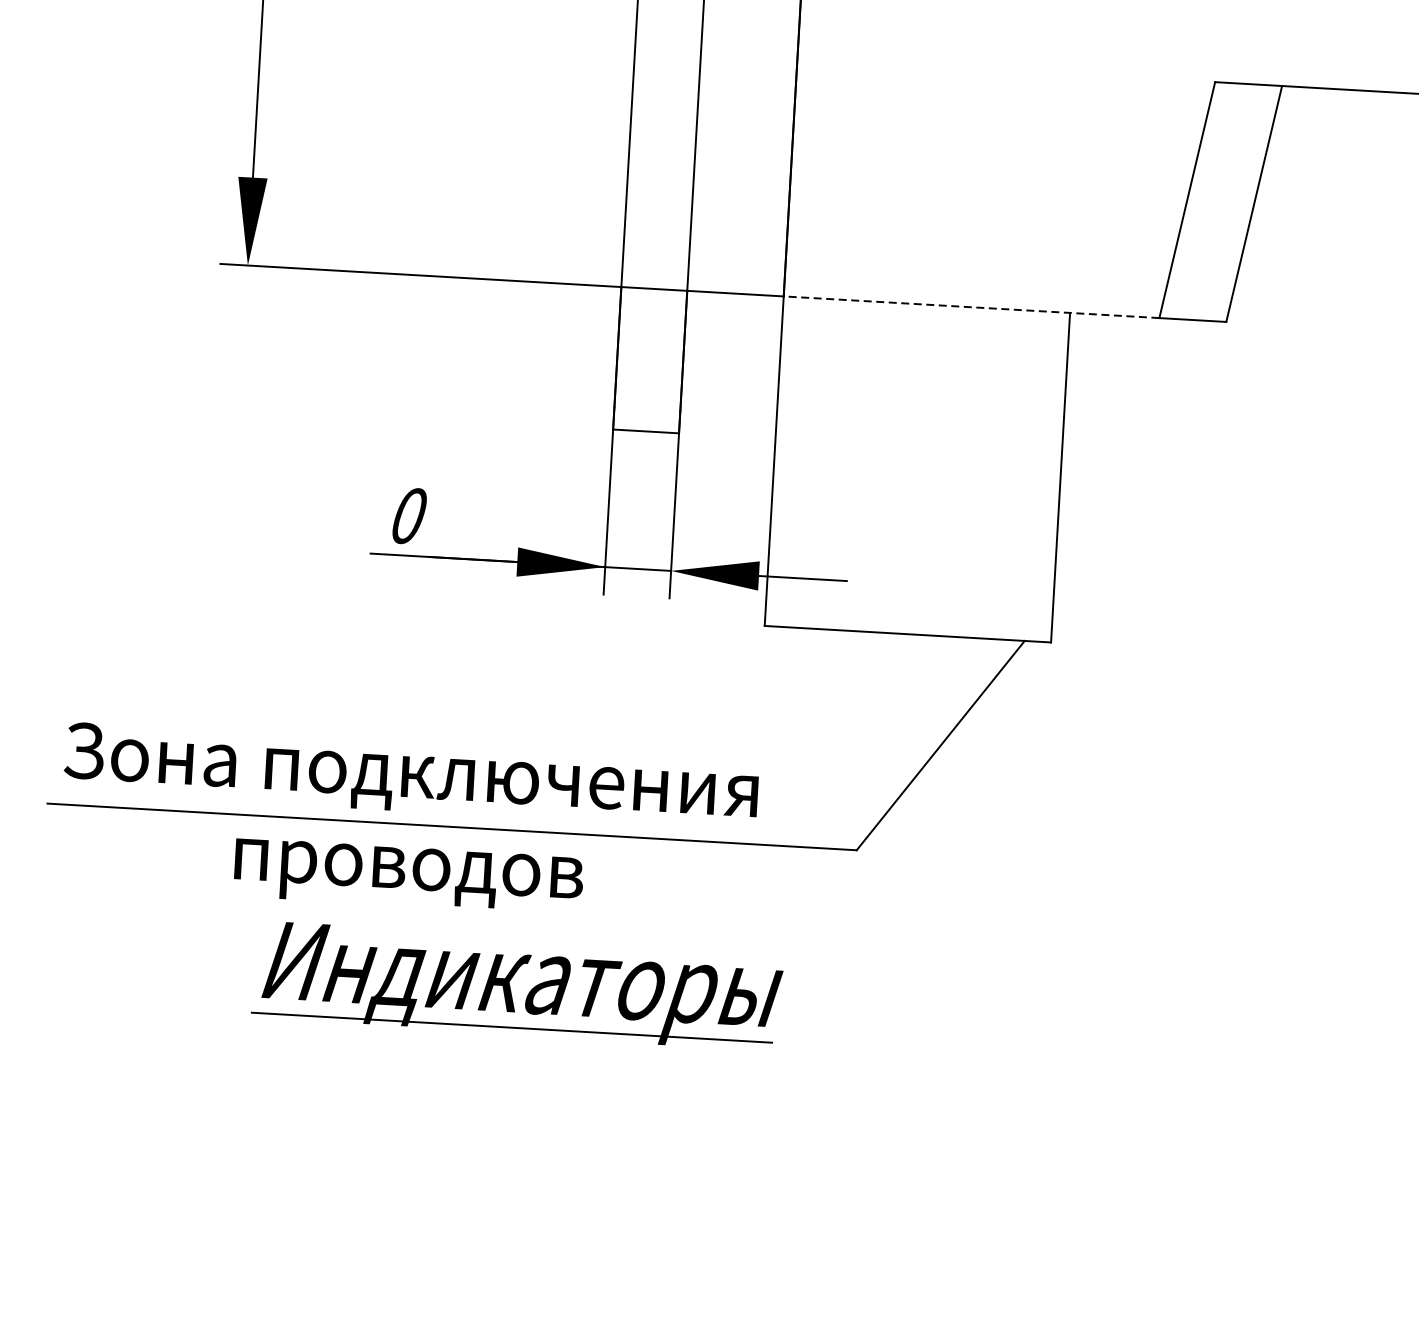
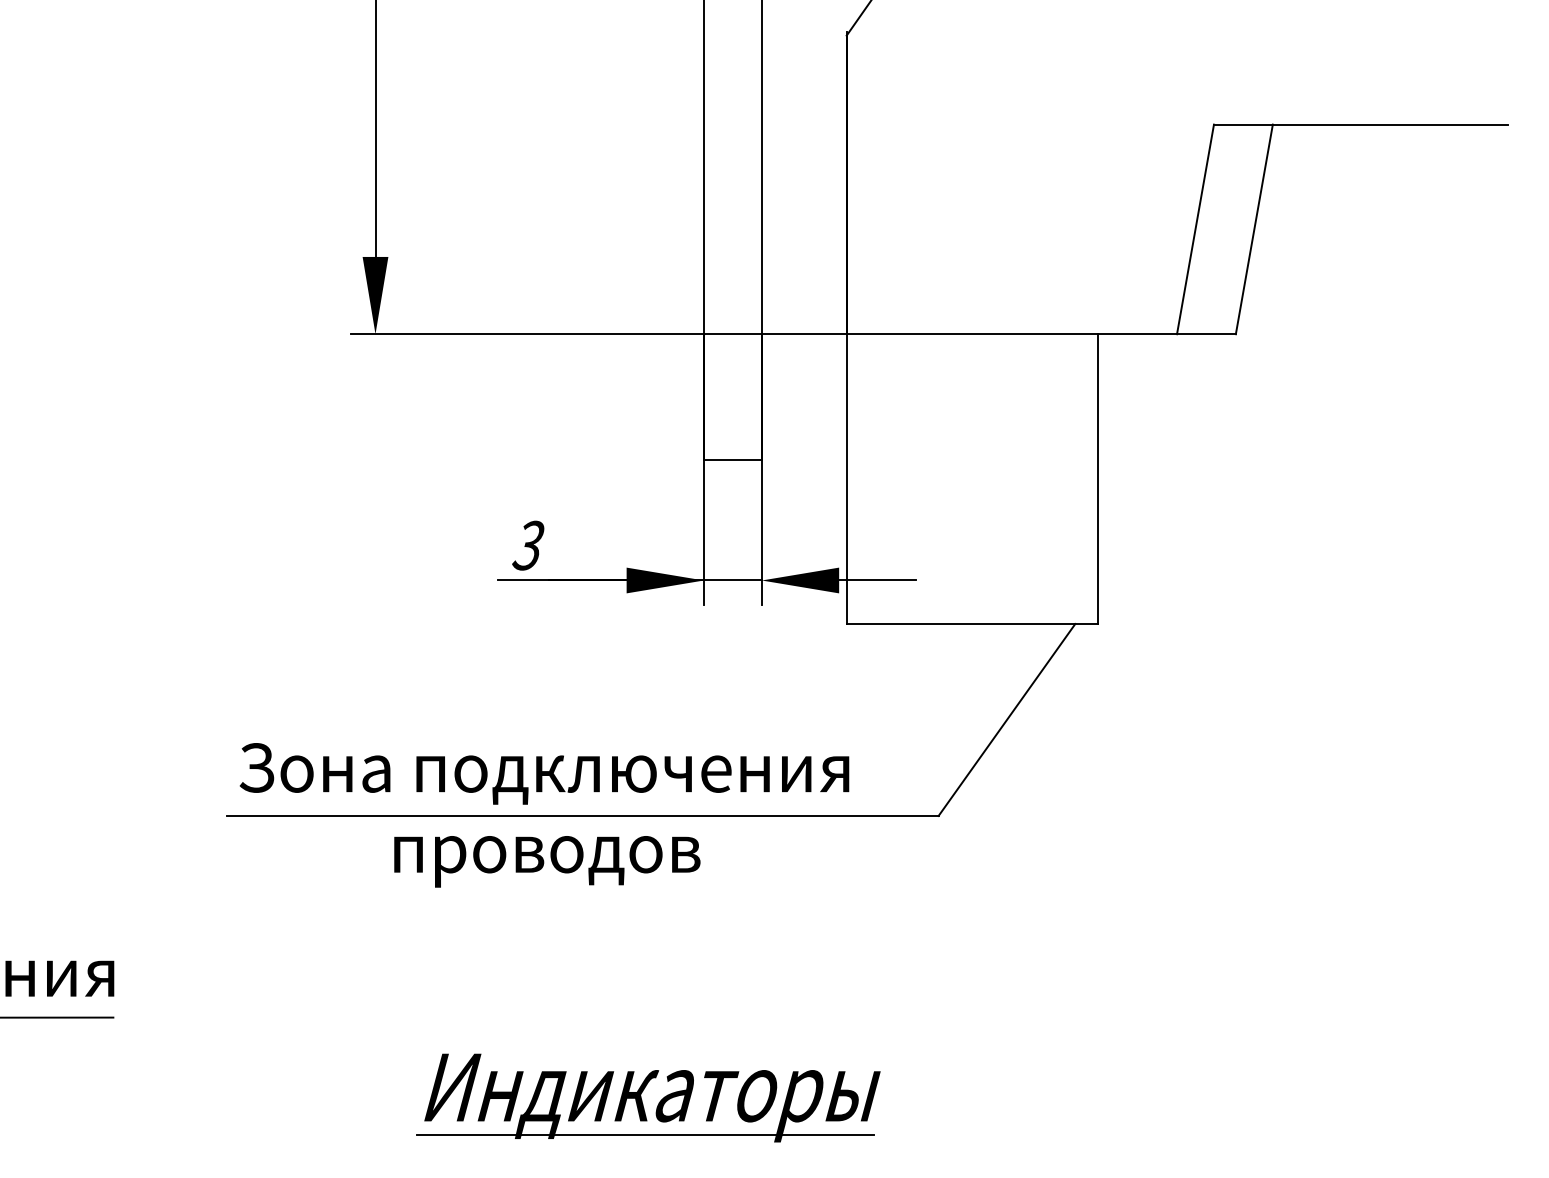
line: (971, 307) -> (1011, 334), dashed -> solid
text: (408, 515) -> (528, 545), 0 -> 3
part: (510, 987) -> (642, 1099), moved

